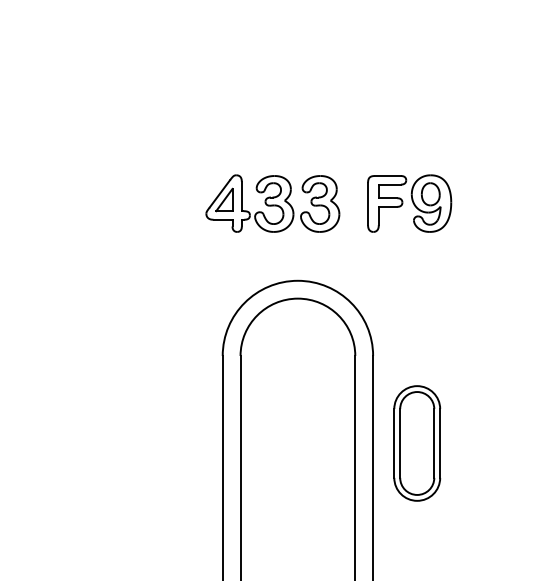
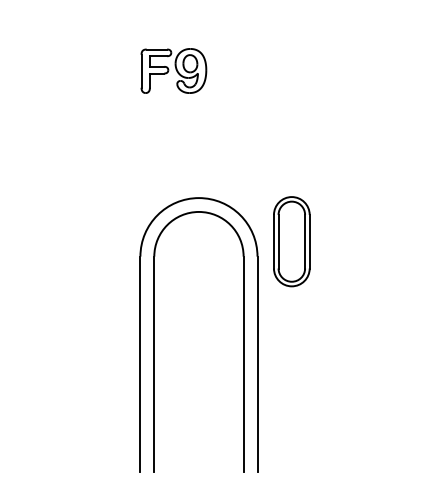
part: (272, 202) -> (179, 137), removed
part: (409, 202) -> (173, 70), moved
part: (416, 443) -> (291, 241), moved

